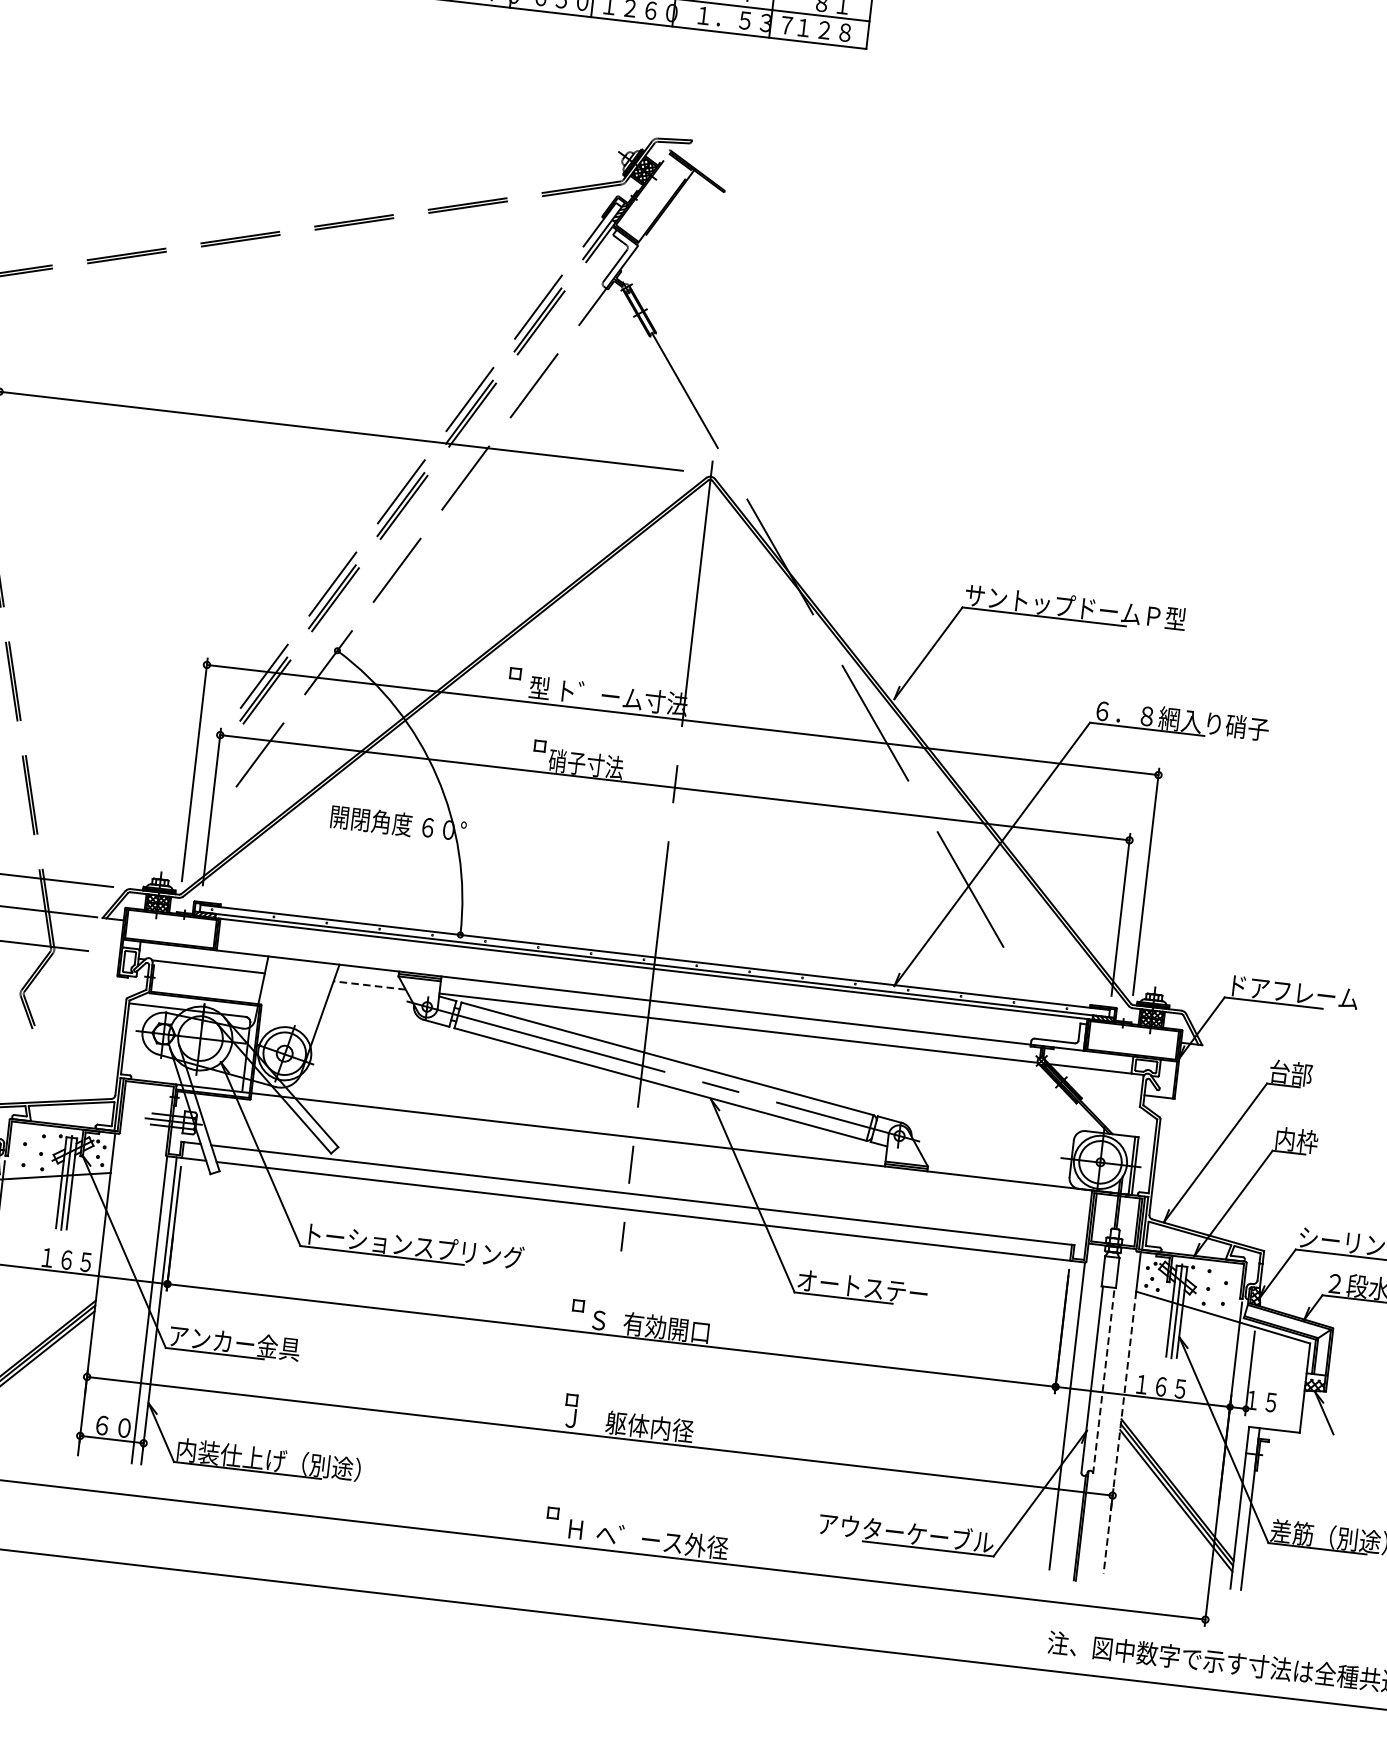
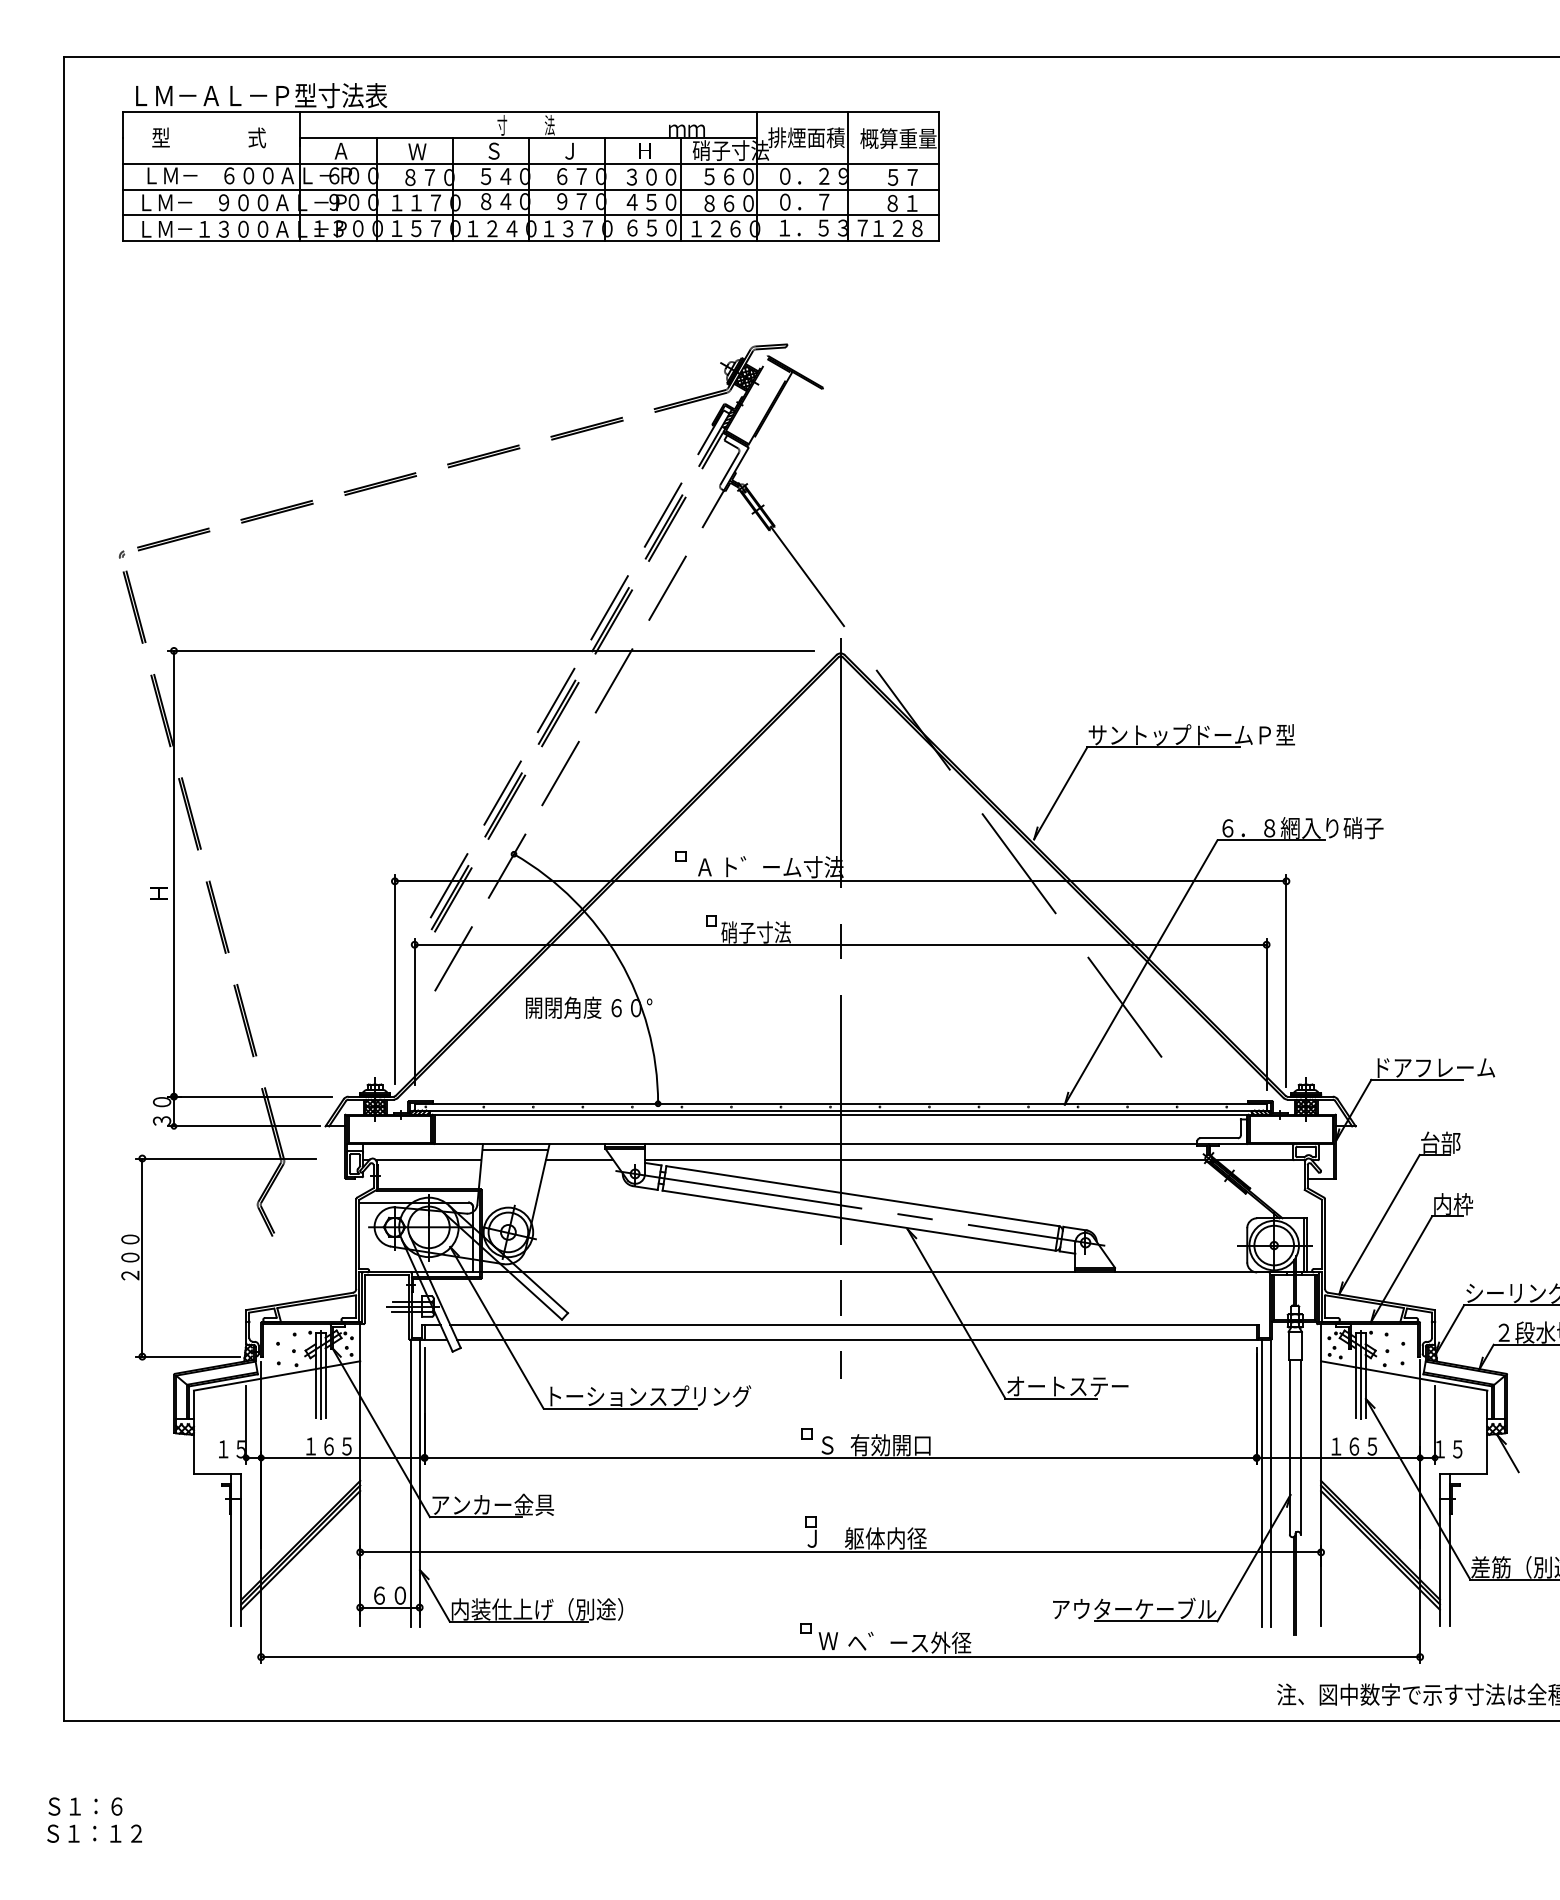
text: (539, 687) -> (704, 866), 型 -> Ａ
line: (302, 967) -> (515, 1150), added
line: (369, 985) -> (579, 1160), dashed -> solid
line: (1103, 1380) -> (1300, 1446), dashed -> solid
line: (1057, 1414) -> (1261, 1483), added
line: (1120, 1433) -> (1321, 1494), dashed -> solid
text: (575, 1529) -> (828, 1641), Ｈ -> Ｗ

